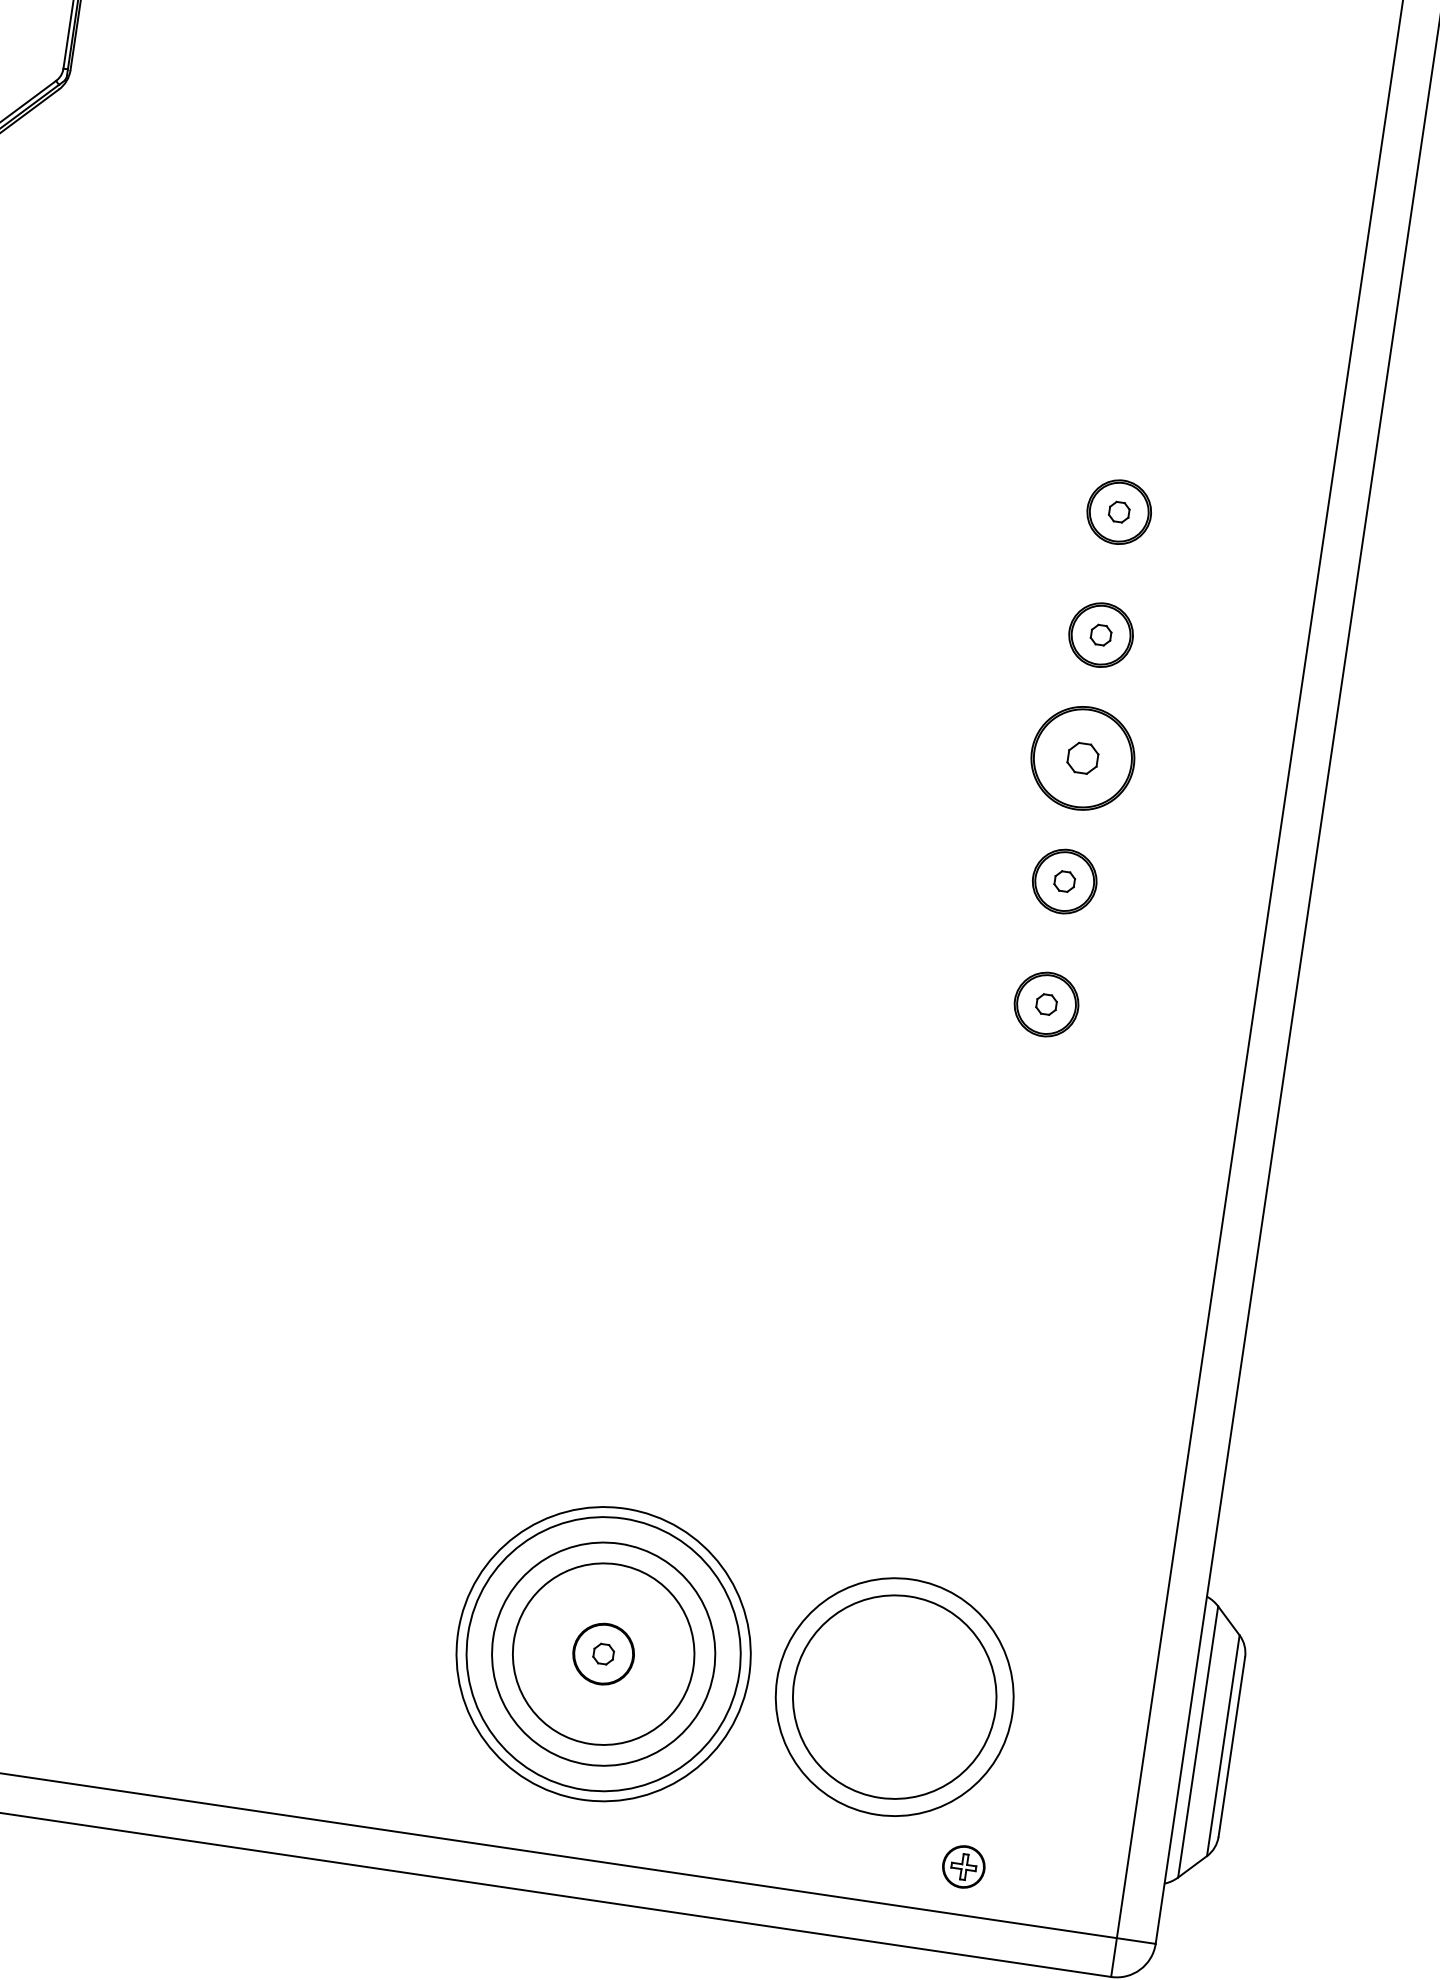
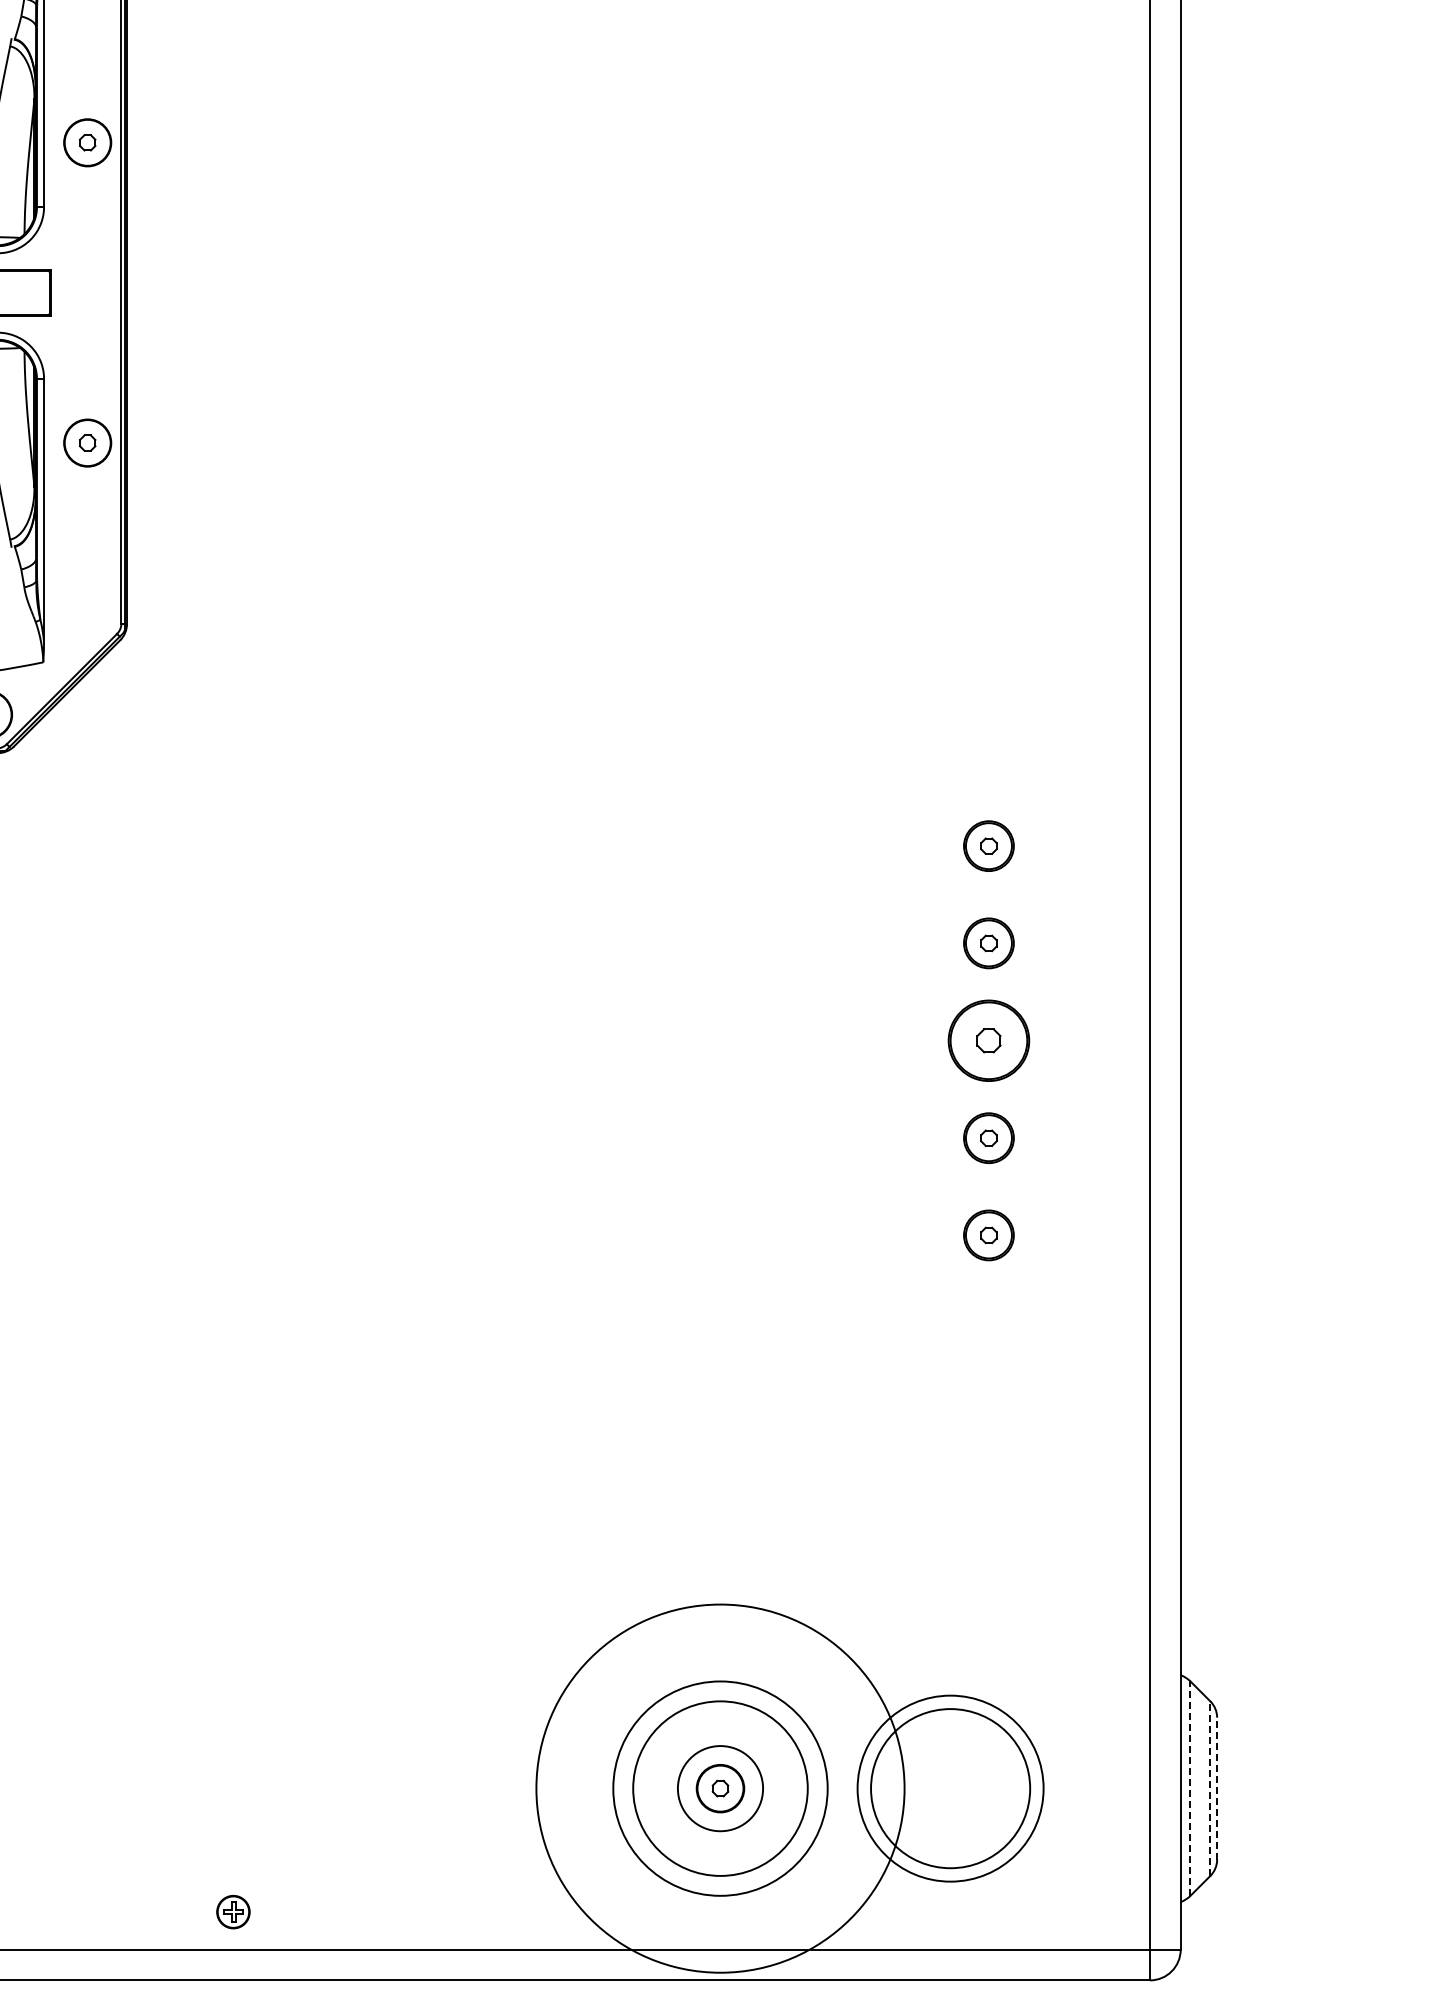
circle: (603, 1653) -> (720, 1788), size x0.6
circle: (603, 1653) -> (720, 1788), size x1.6
line: (1198, 1741) -> (1190, 1788), solid -> dashed
line: (1223, 1745) -> (1210, 1788), solid -> dashed
line: (1232, 1746) -> (1217, 1788), solid -> dashed
part: (963, 1867) -> (1023, 1912), removed

